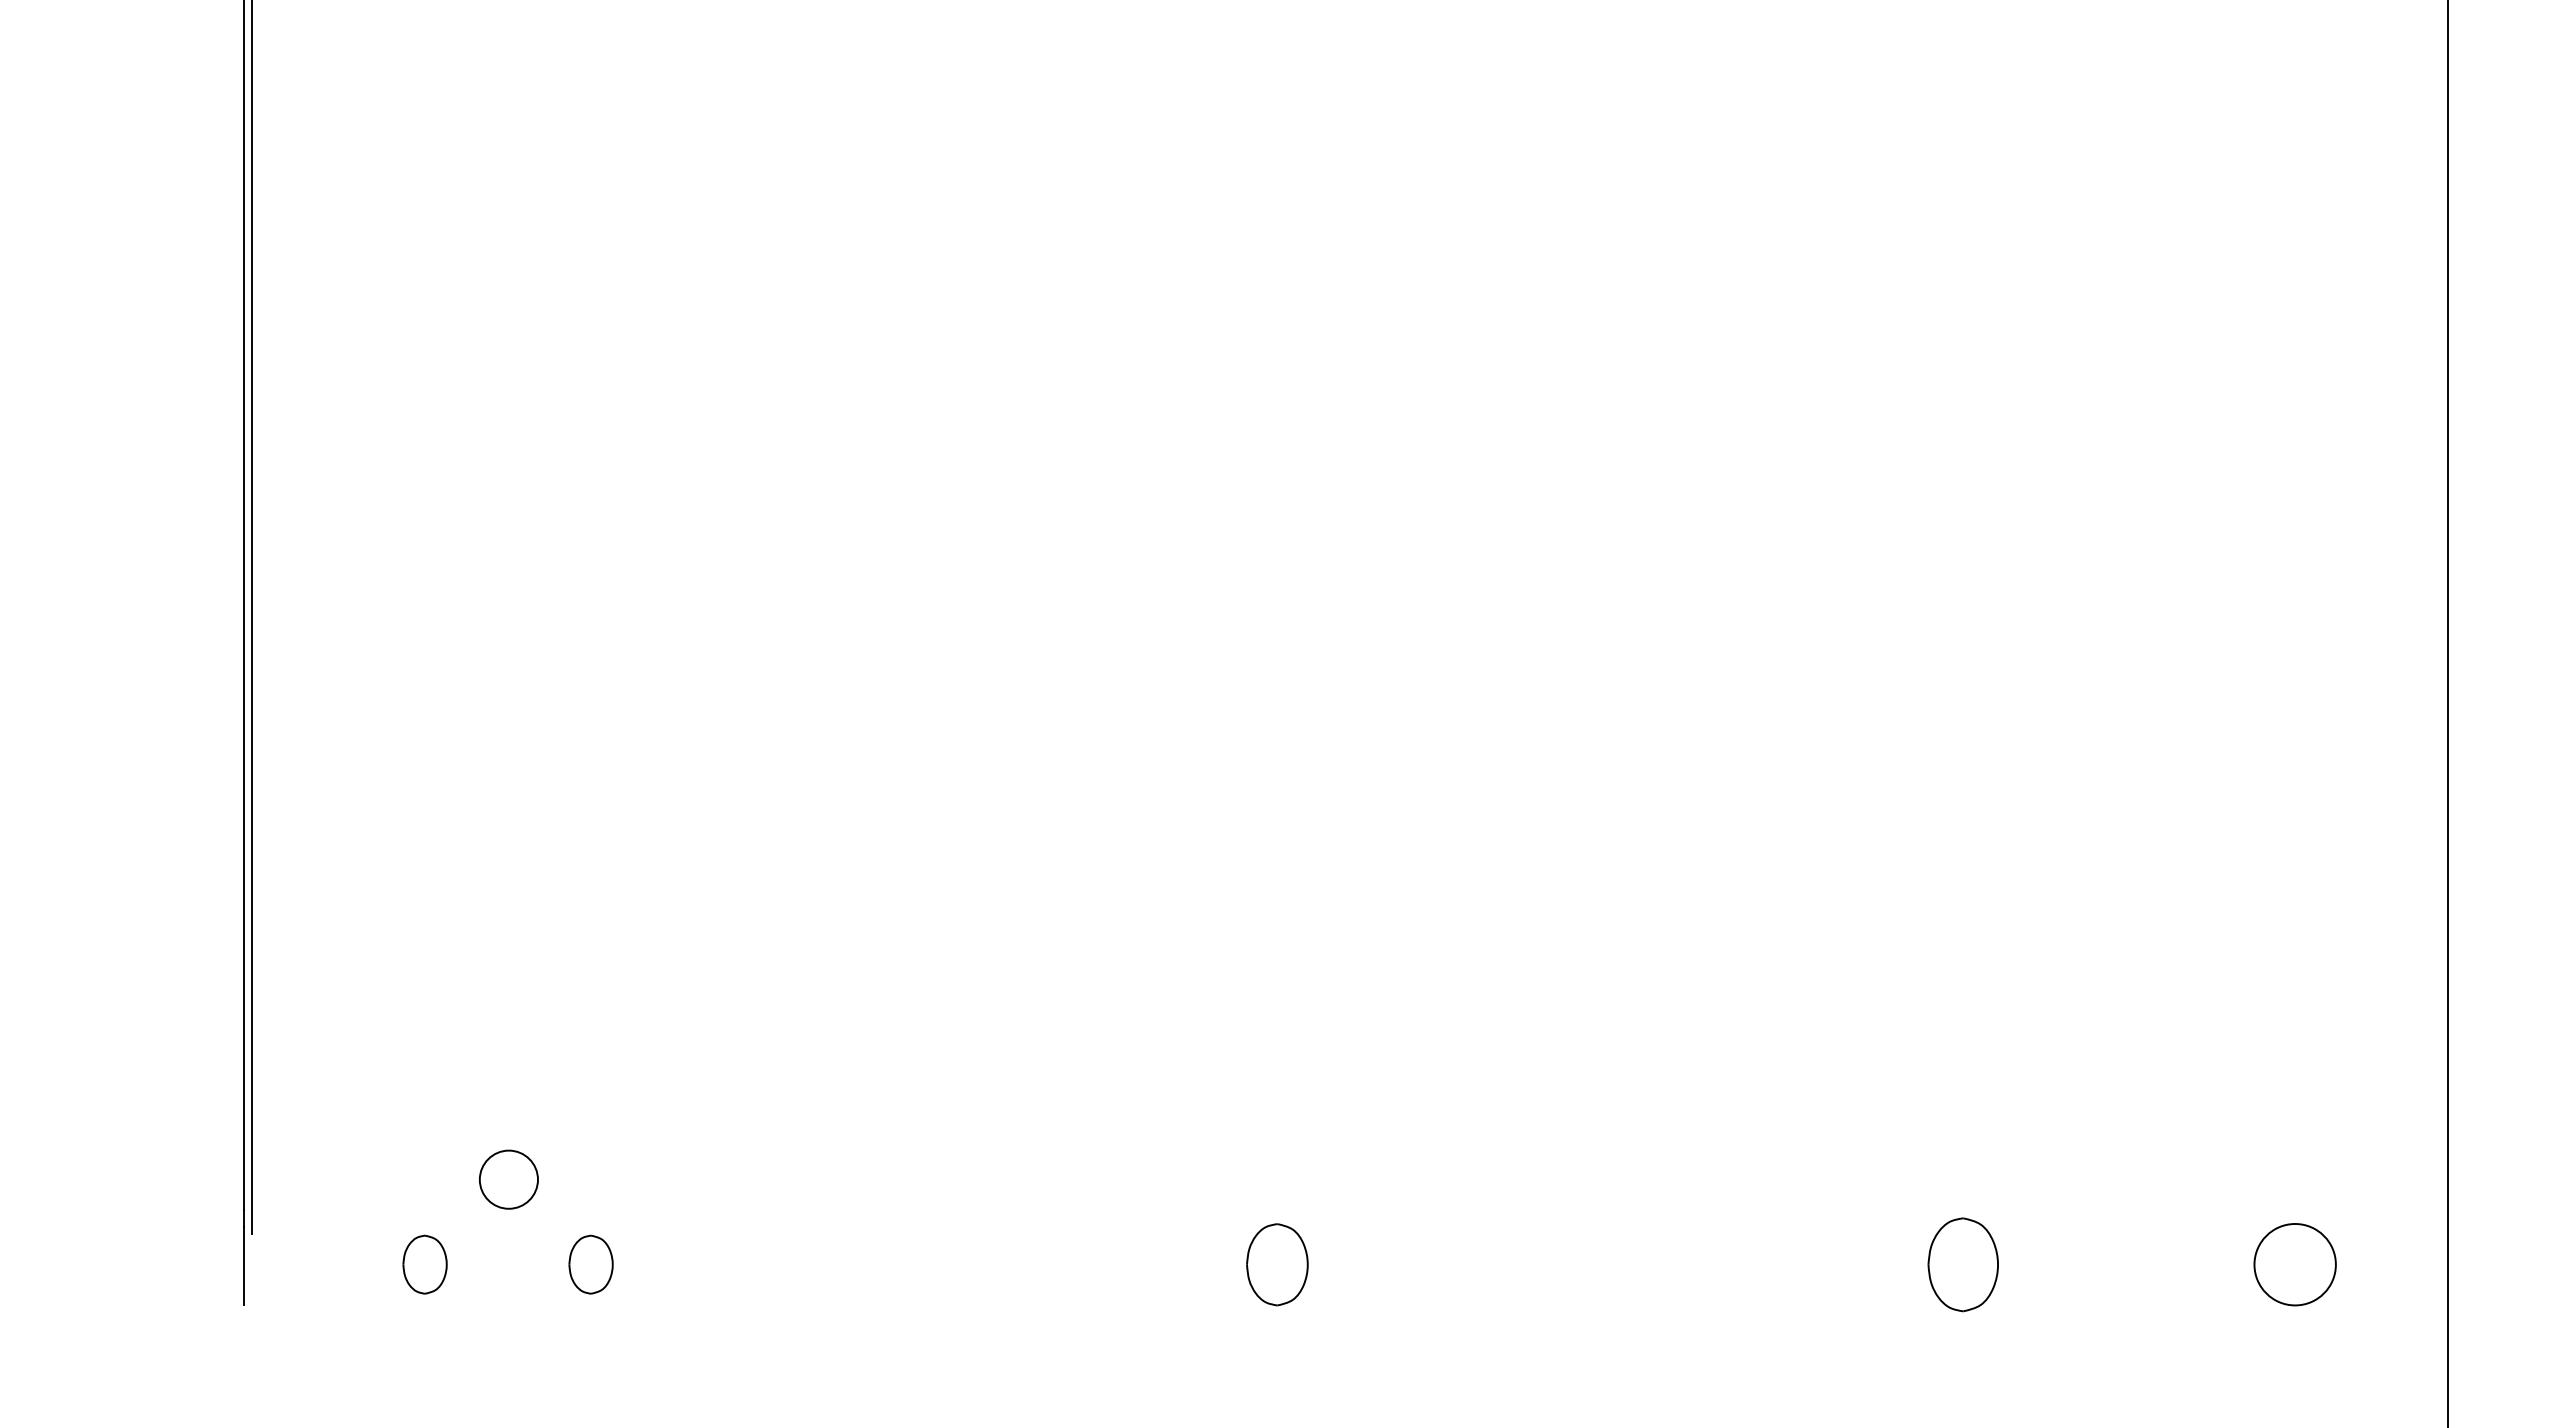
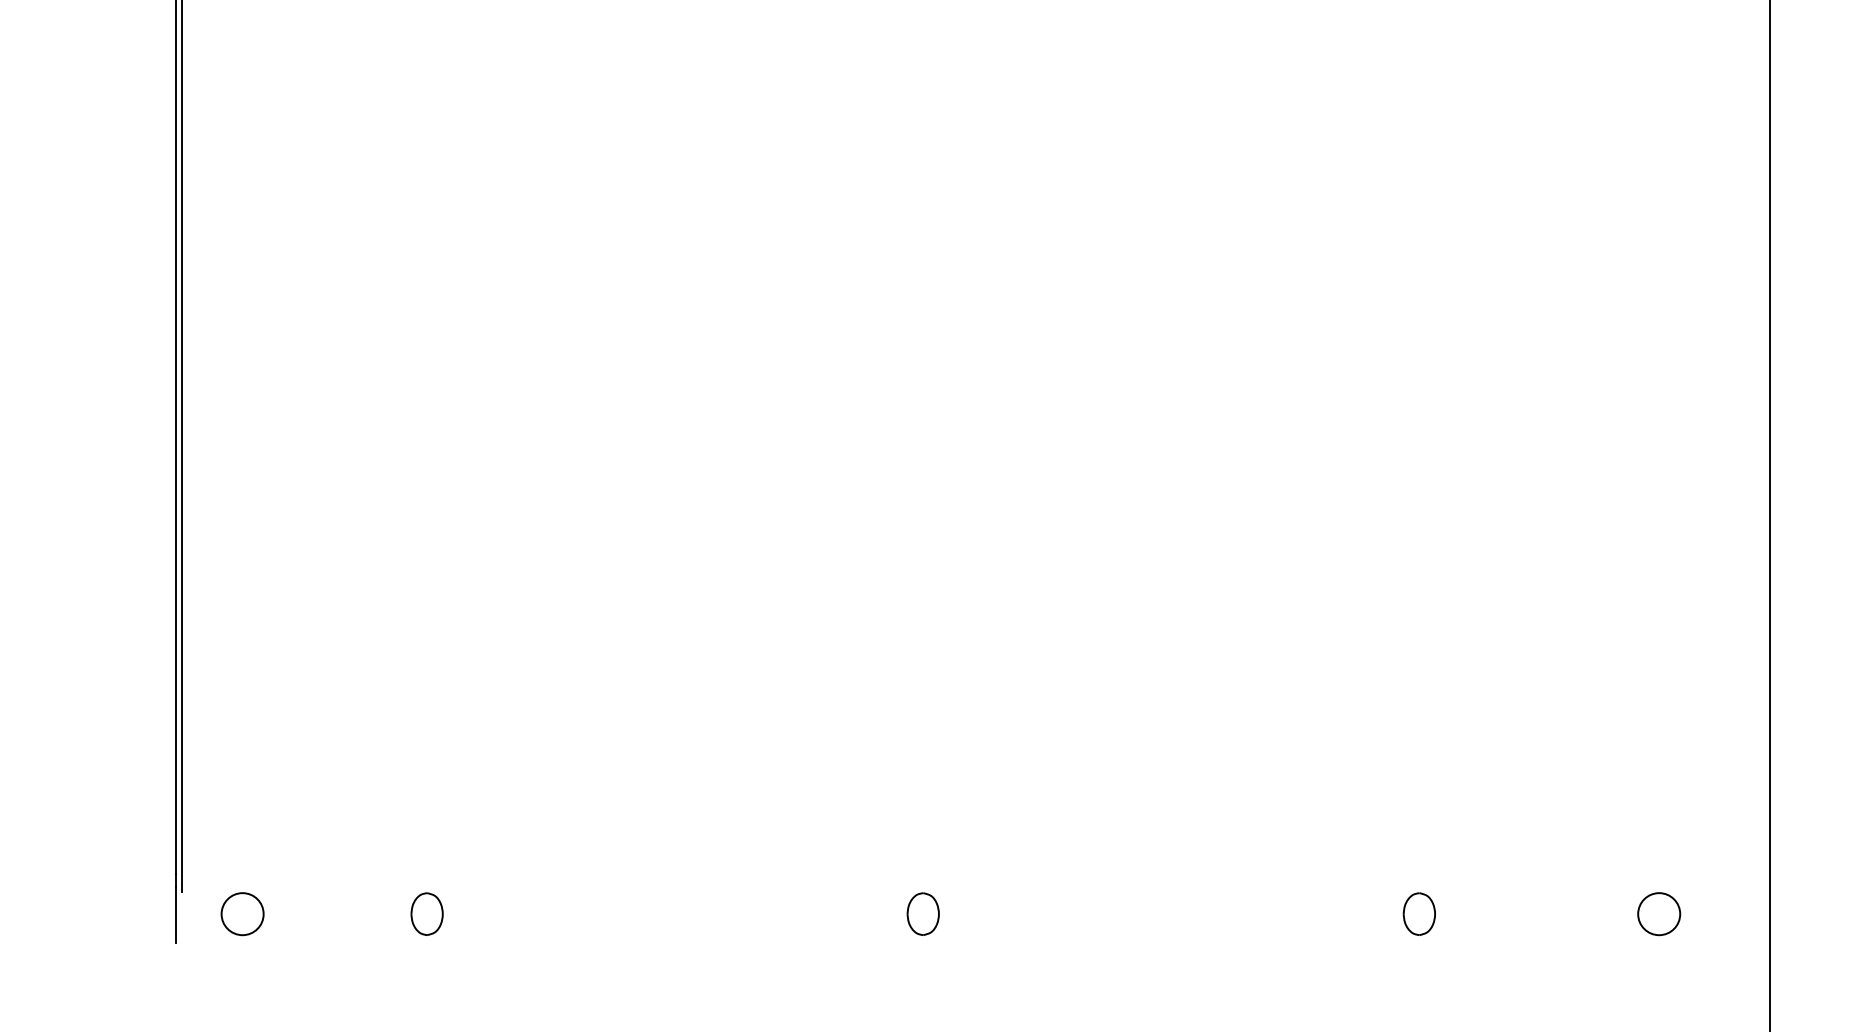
circle: (508, 1179) -> (242, 914), moved
part: (424, 1264) -> (306, 914), removed
part: (1276, 1264) -> (922, 914), size x0.71
part: (1963, 1264) -> (1419, 914), size x0.62
circle: (2295, 1264) -> (1659, 914), size x0.71

